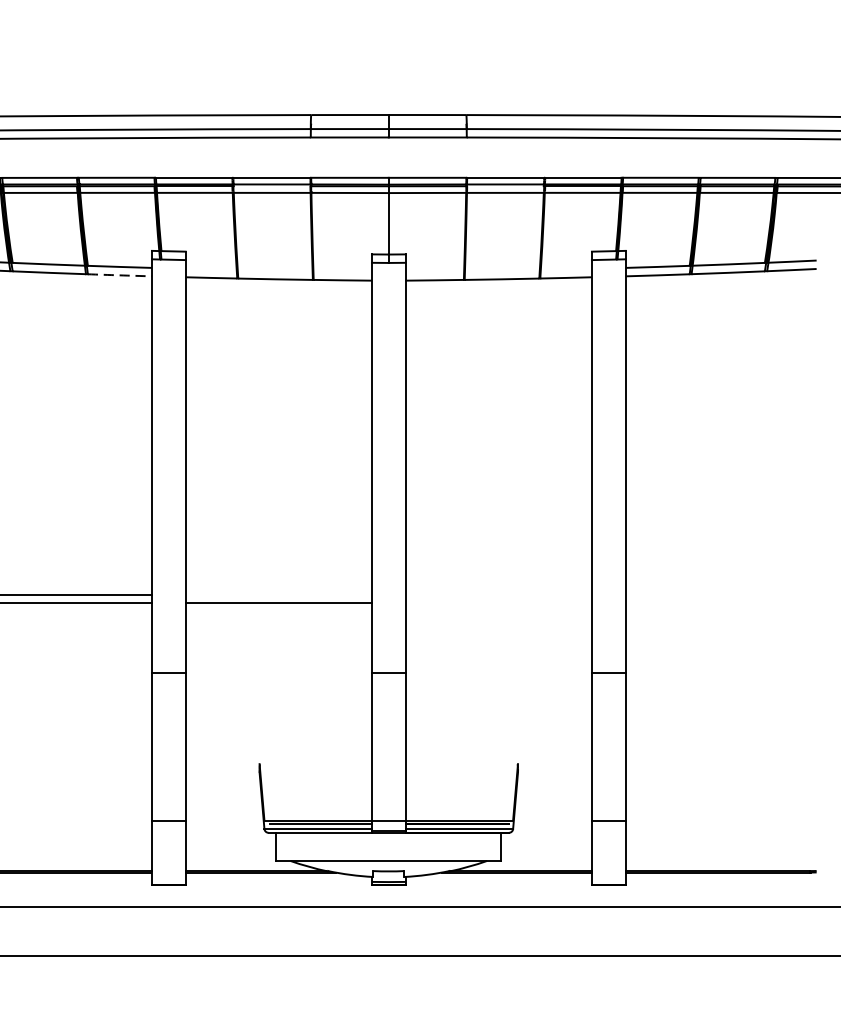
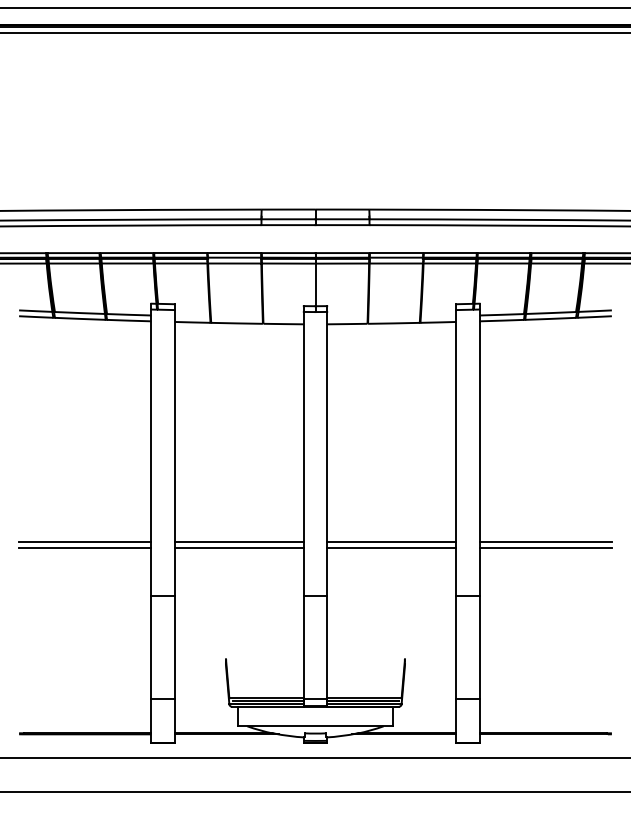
arc: (120, 275) -> (129, 320), dashed -> solid
line: (277, 594) -> (238, 541), added
line: (498, 594) -> (391, 541), added
line: (720, 594) -> (545, 541), added
line: (498, 602) -> (391, 547), added
line: (720, 602) -> (545, 547), added

